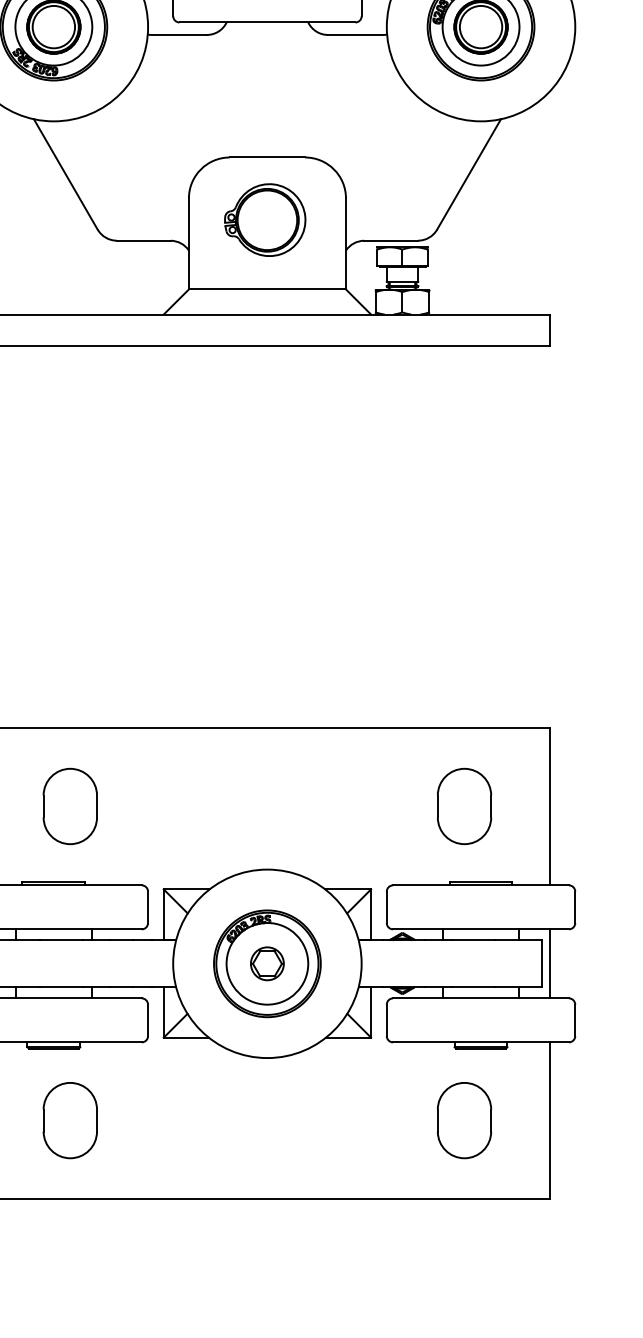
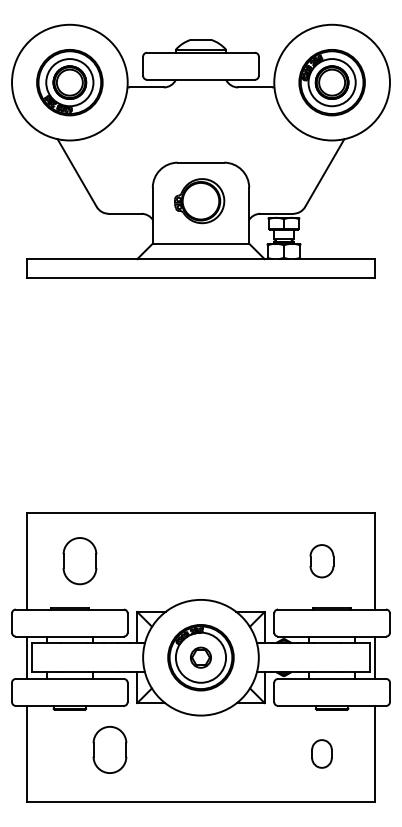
part: (463, 807) -> (321, 561), size x0.7
part: (69, 1119) -> (109, 749), moved
part: (463, 1119) -> (321, 753), size x0.6

